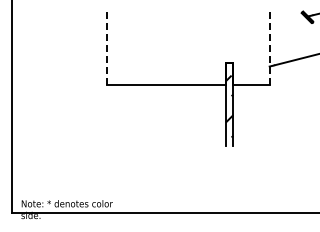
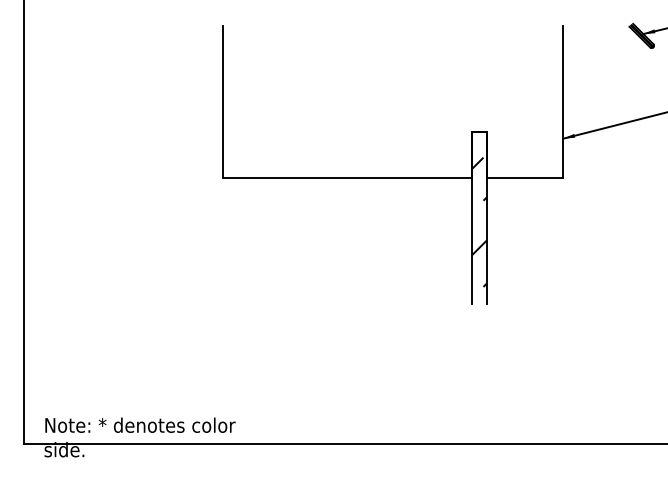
line: (106, 48) -> (222, 101), dashed -> solid
line: (269, 49) -> (562, 103), dashed -> solid

